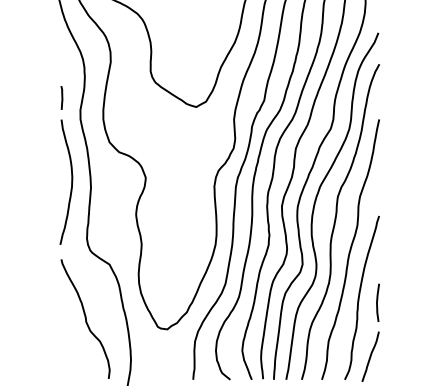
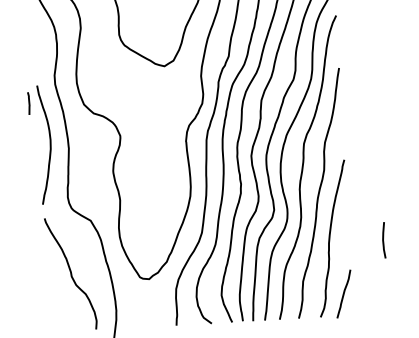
line: (61, 97) -> (28, 103), moved
curve: (377, 302) -> (383, 240), moved

